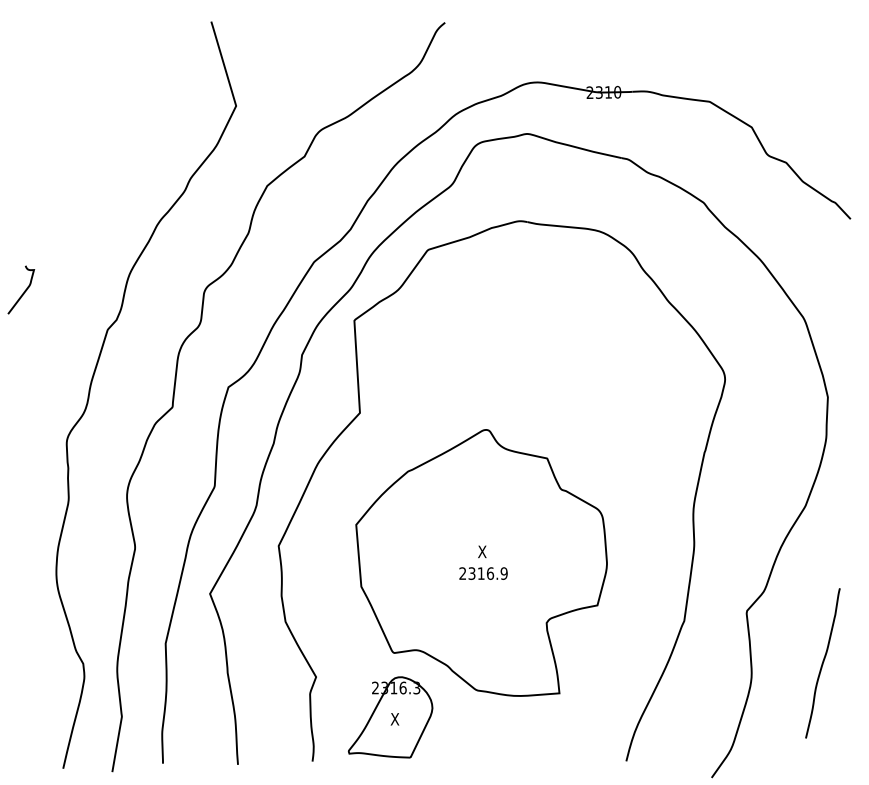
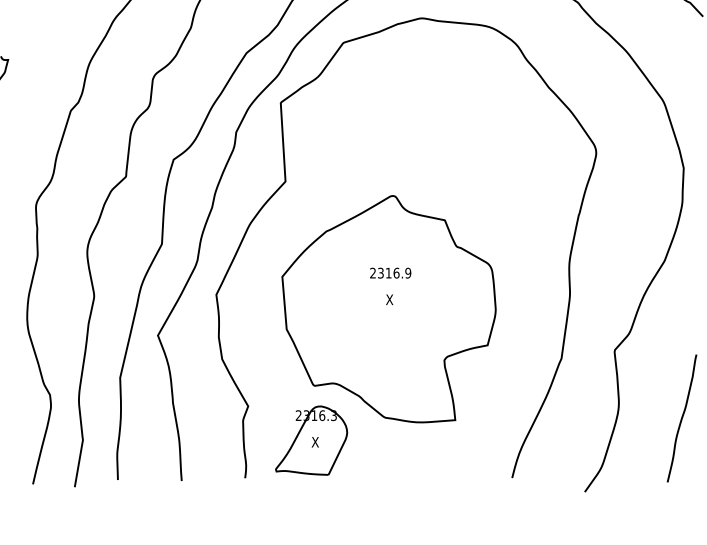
text: (483, 573) -> (390, 273), moved
curve: (822, 663) -> (681, 418), moved

